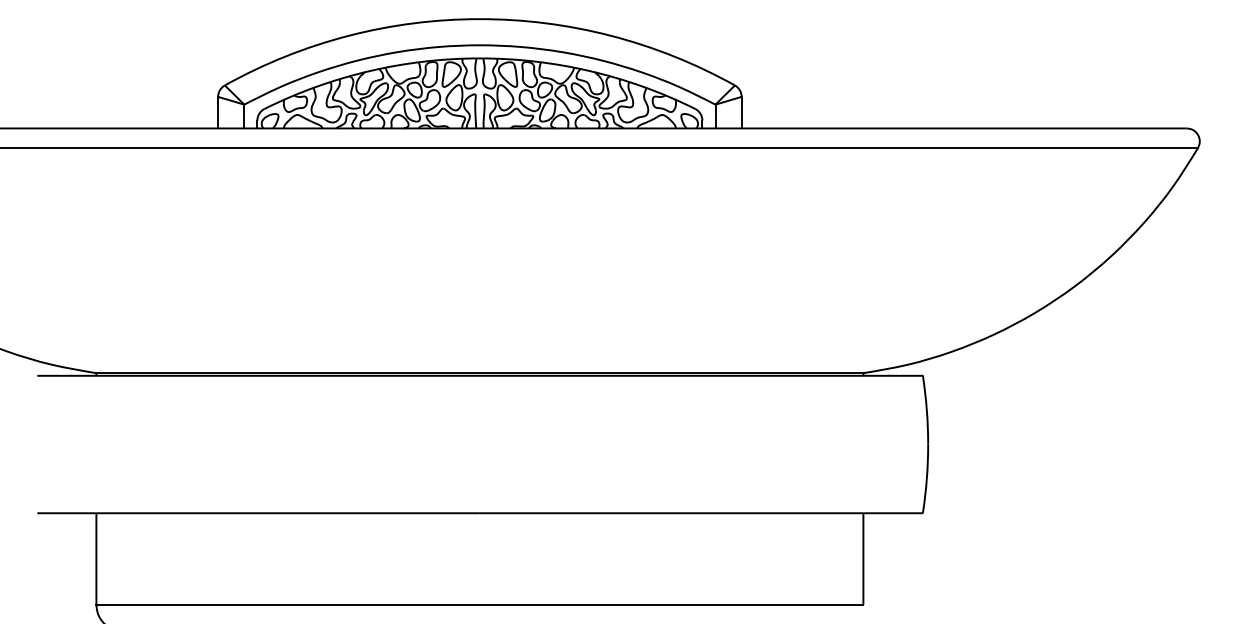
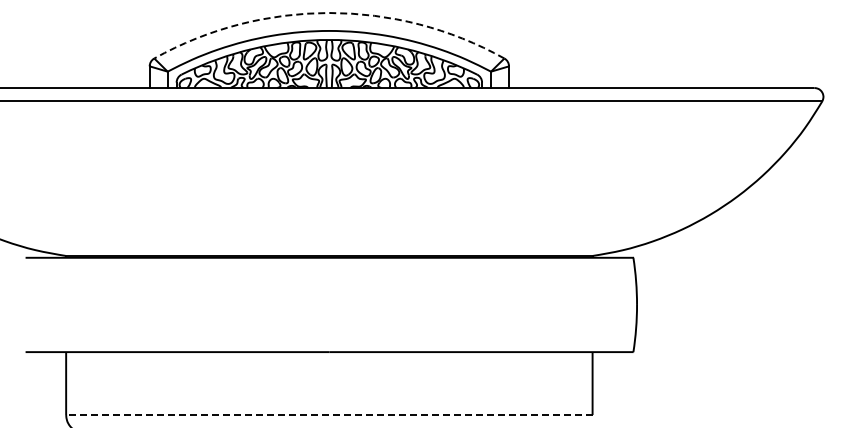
arc: (480, 19) -> (329, 13), solid -> dashed
line: (478, 605) -> (328, 415), solid -> dashed

